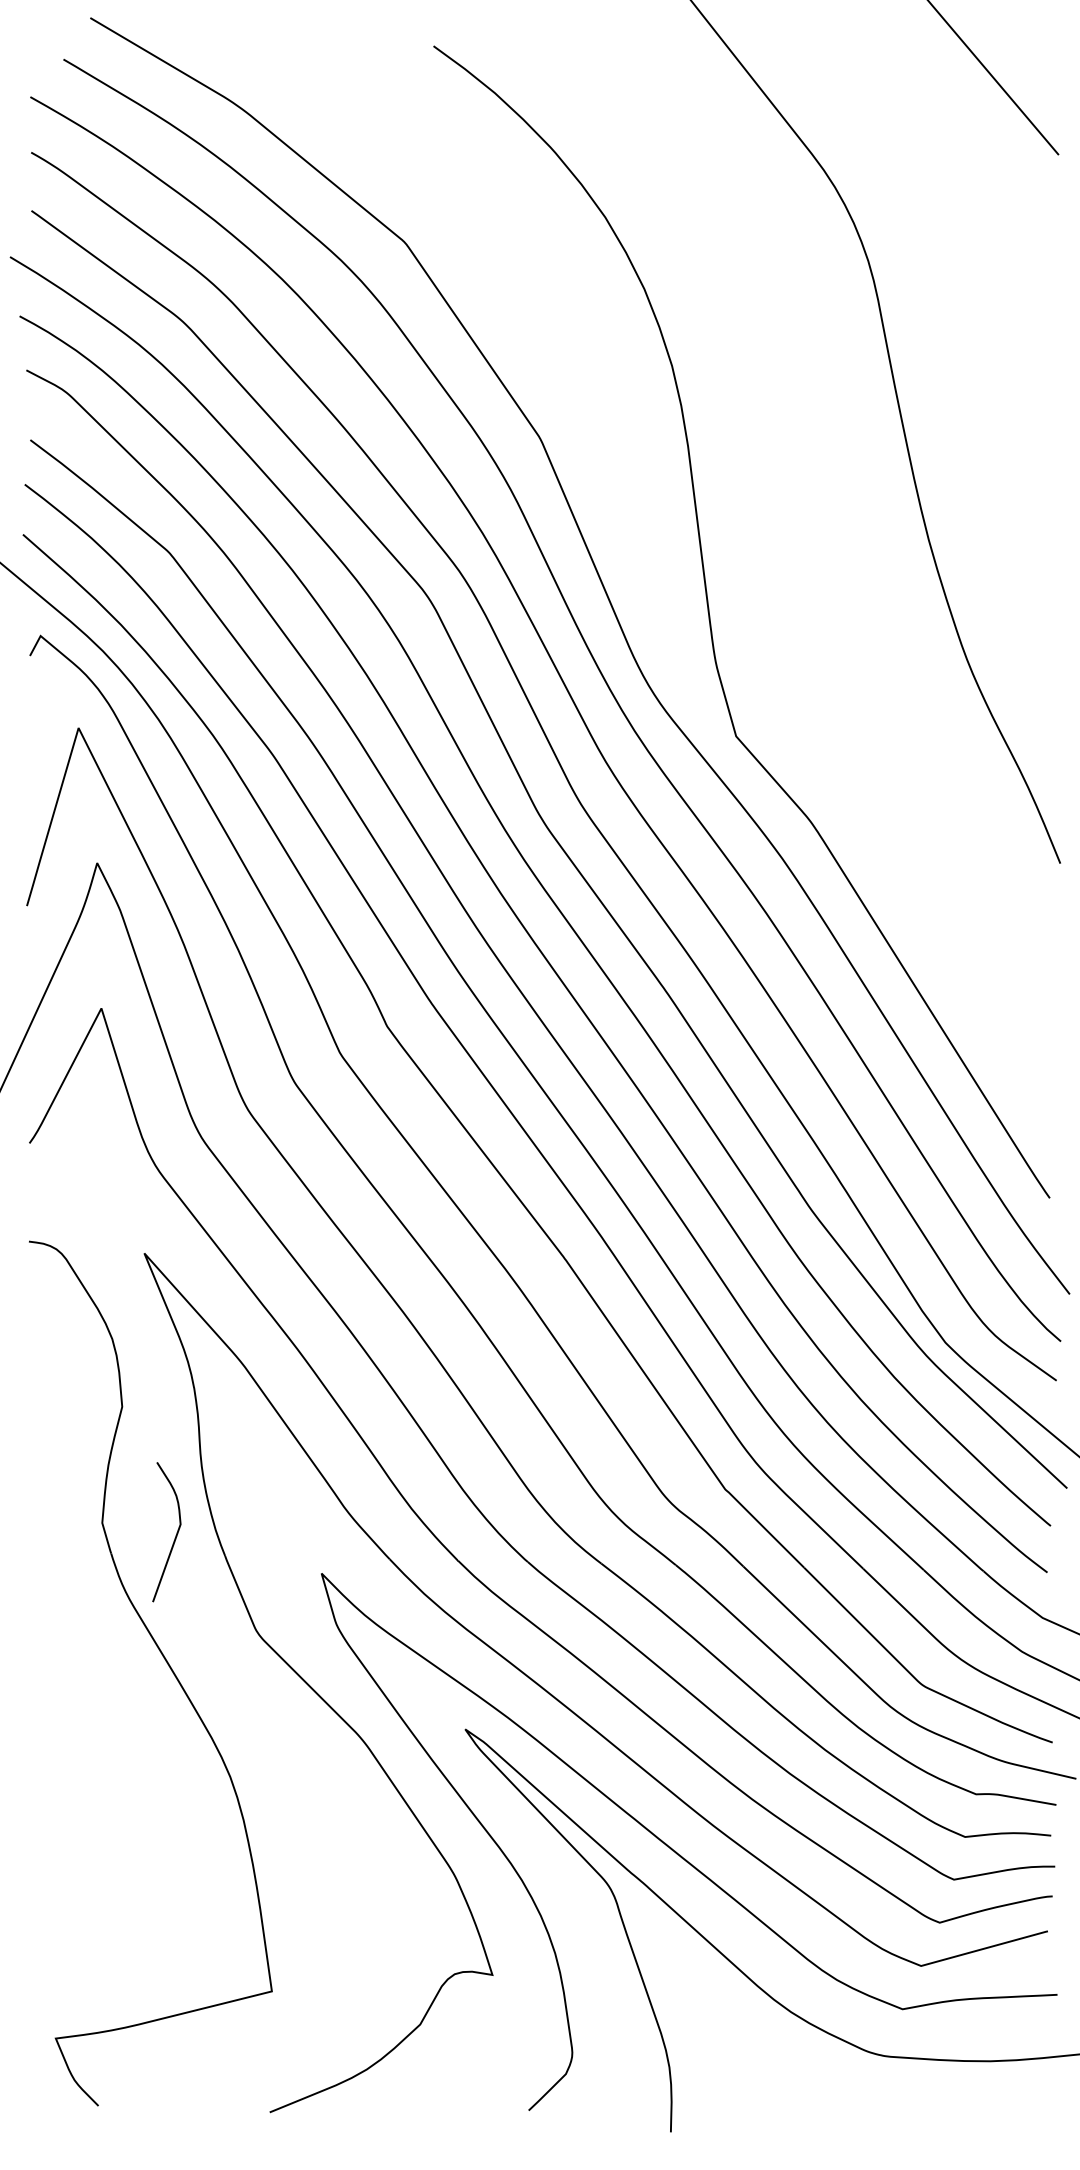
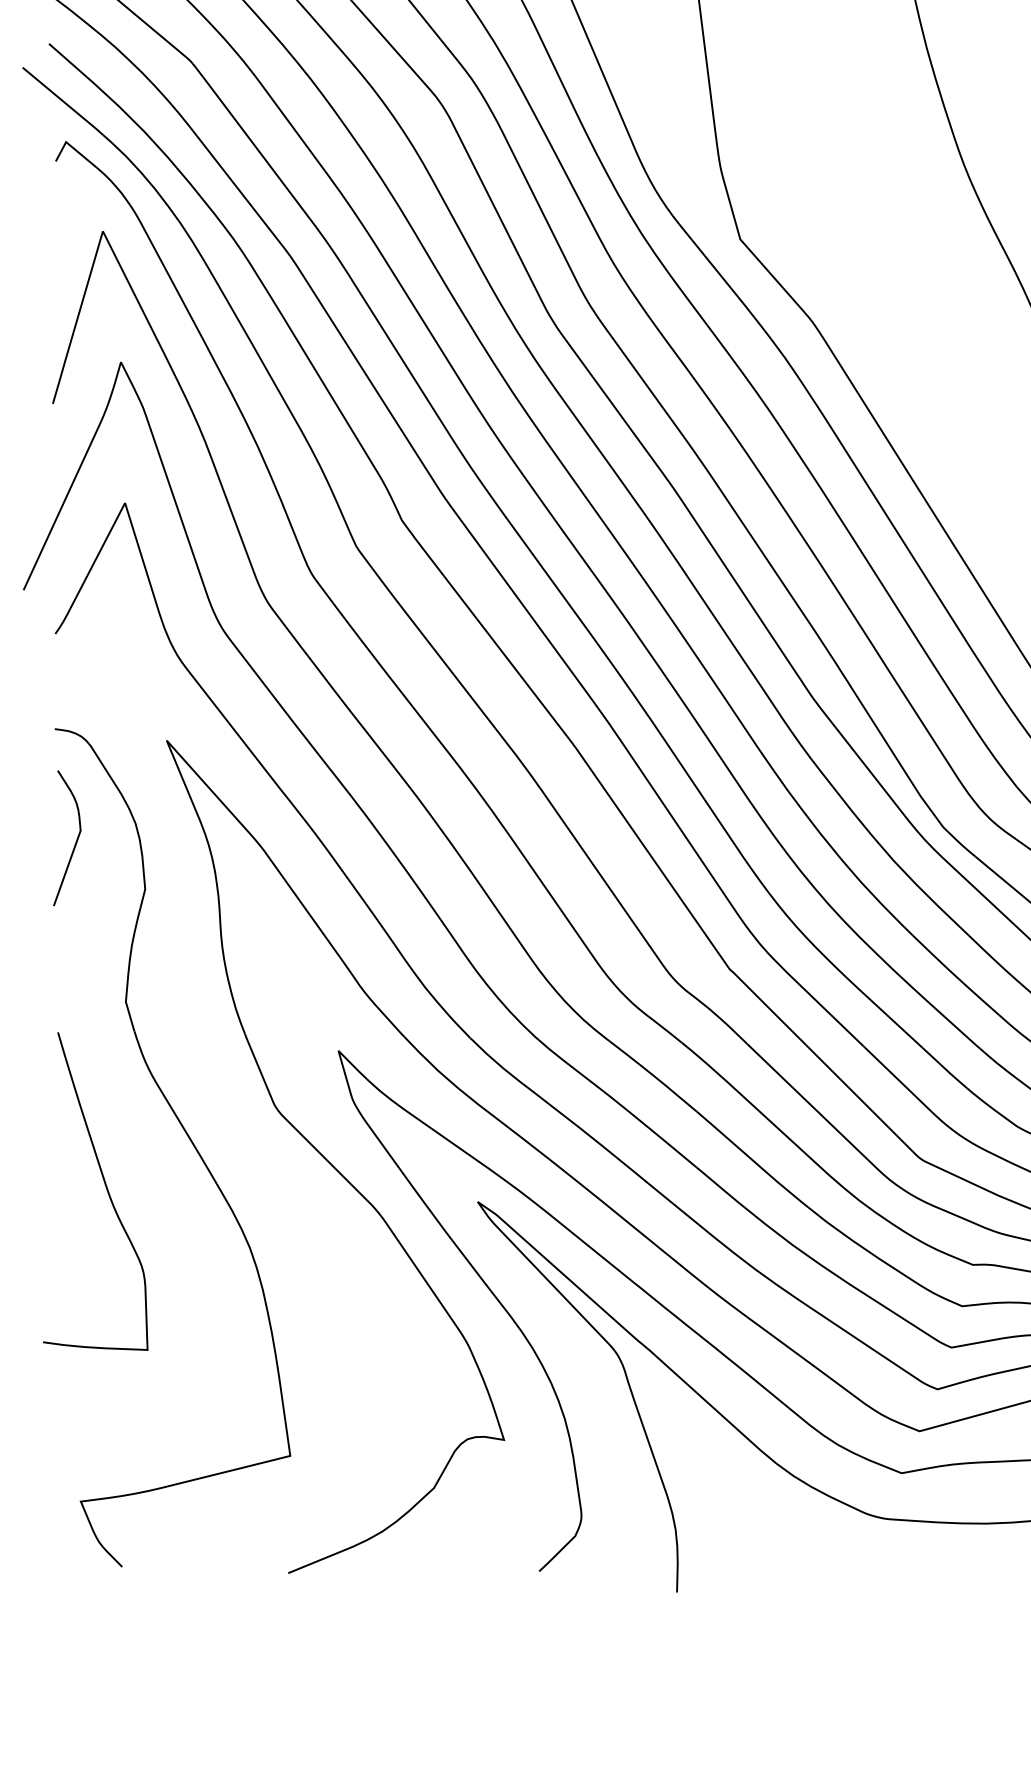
curve: (175, 1535) -> (75, 841), moved
curve: (81, 1715) -> (105, 1188), added

